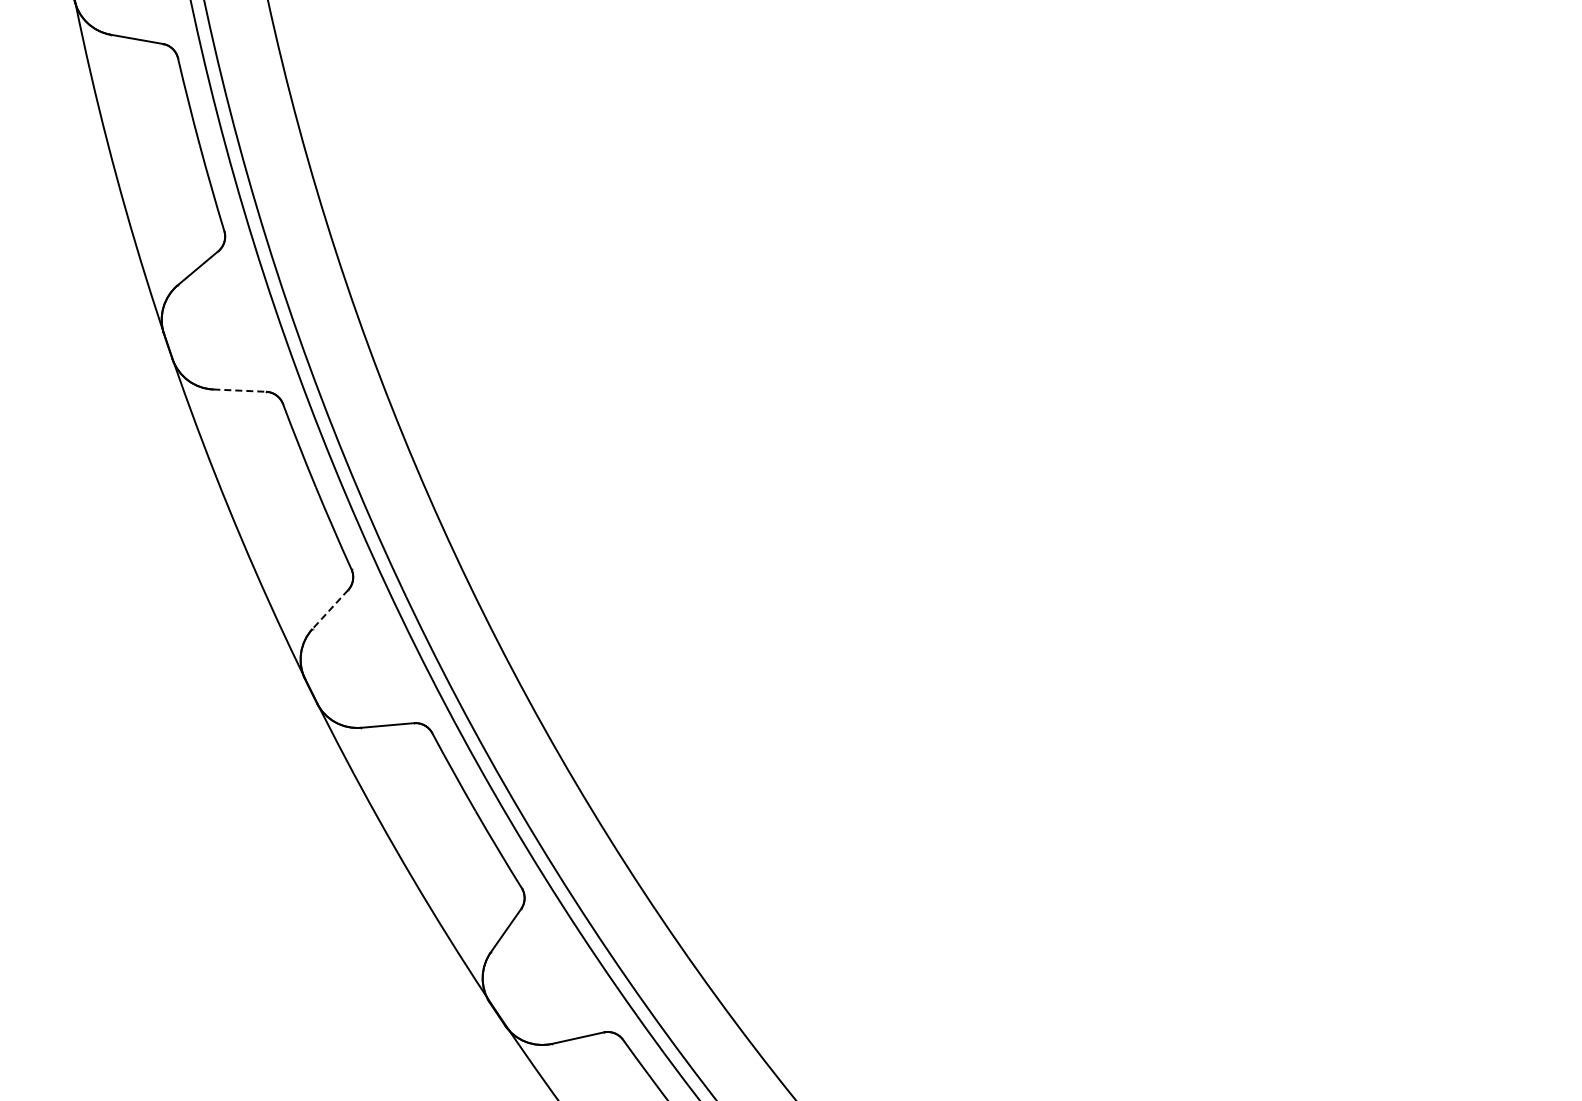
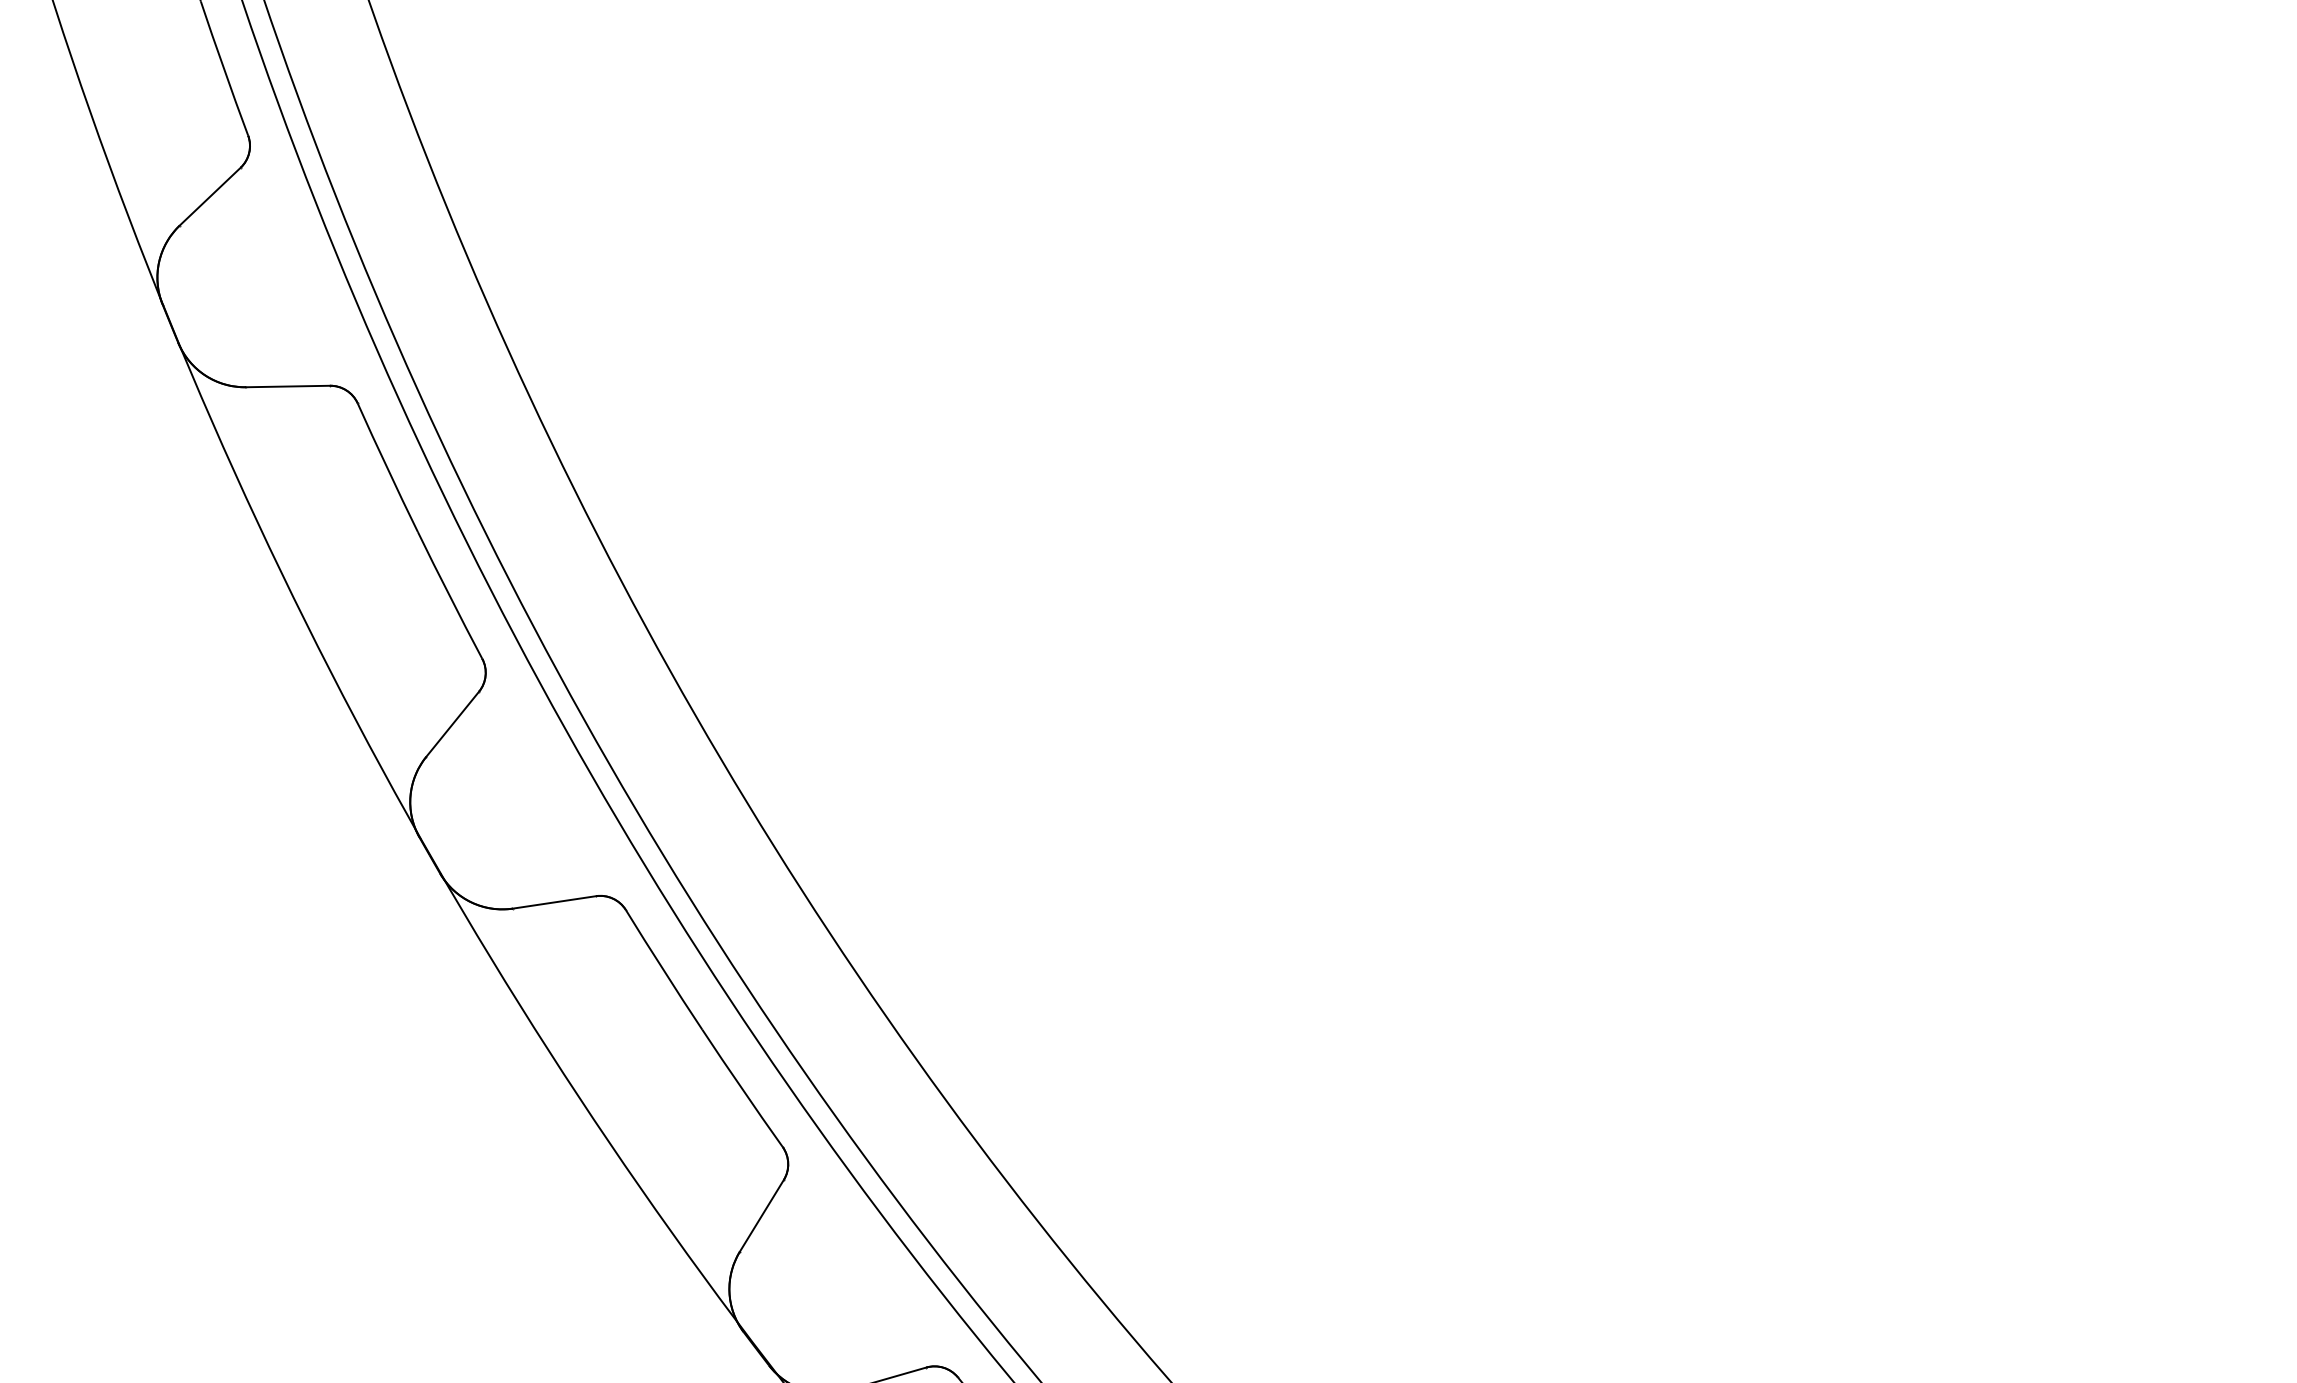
line: (240, 390) -> (289, 386), dashed -> solid
line: (330, 609) -> (452, 724), dashed -> solid

